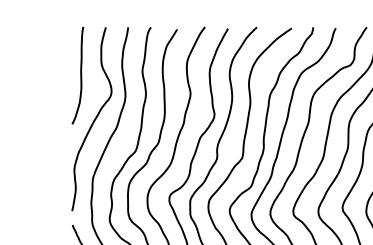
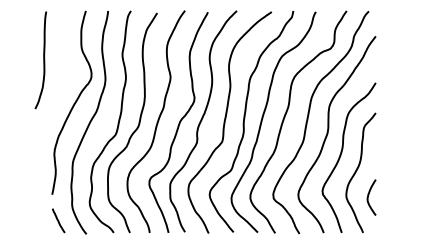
curve: (80, 75) -> (43, 60), moved

